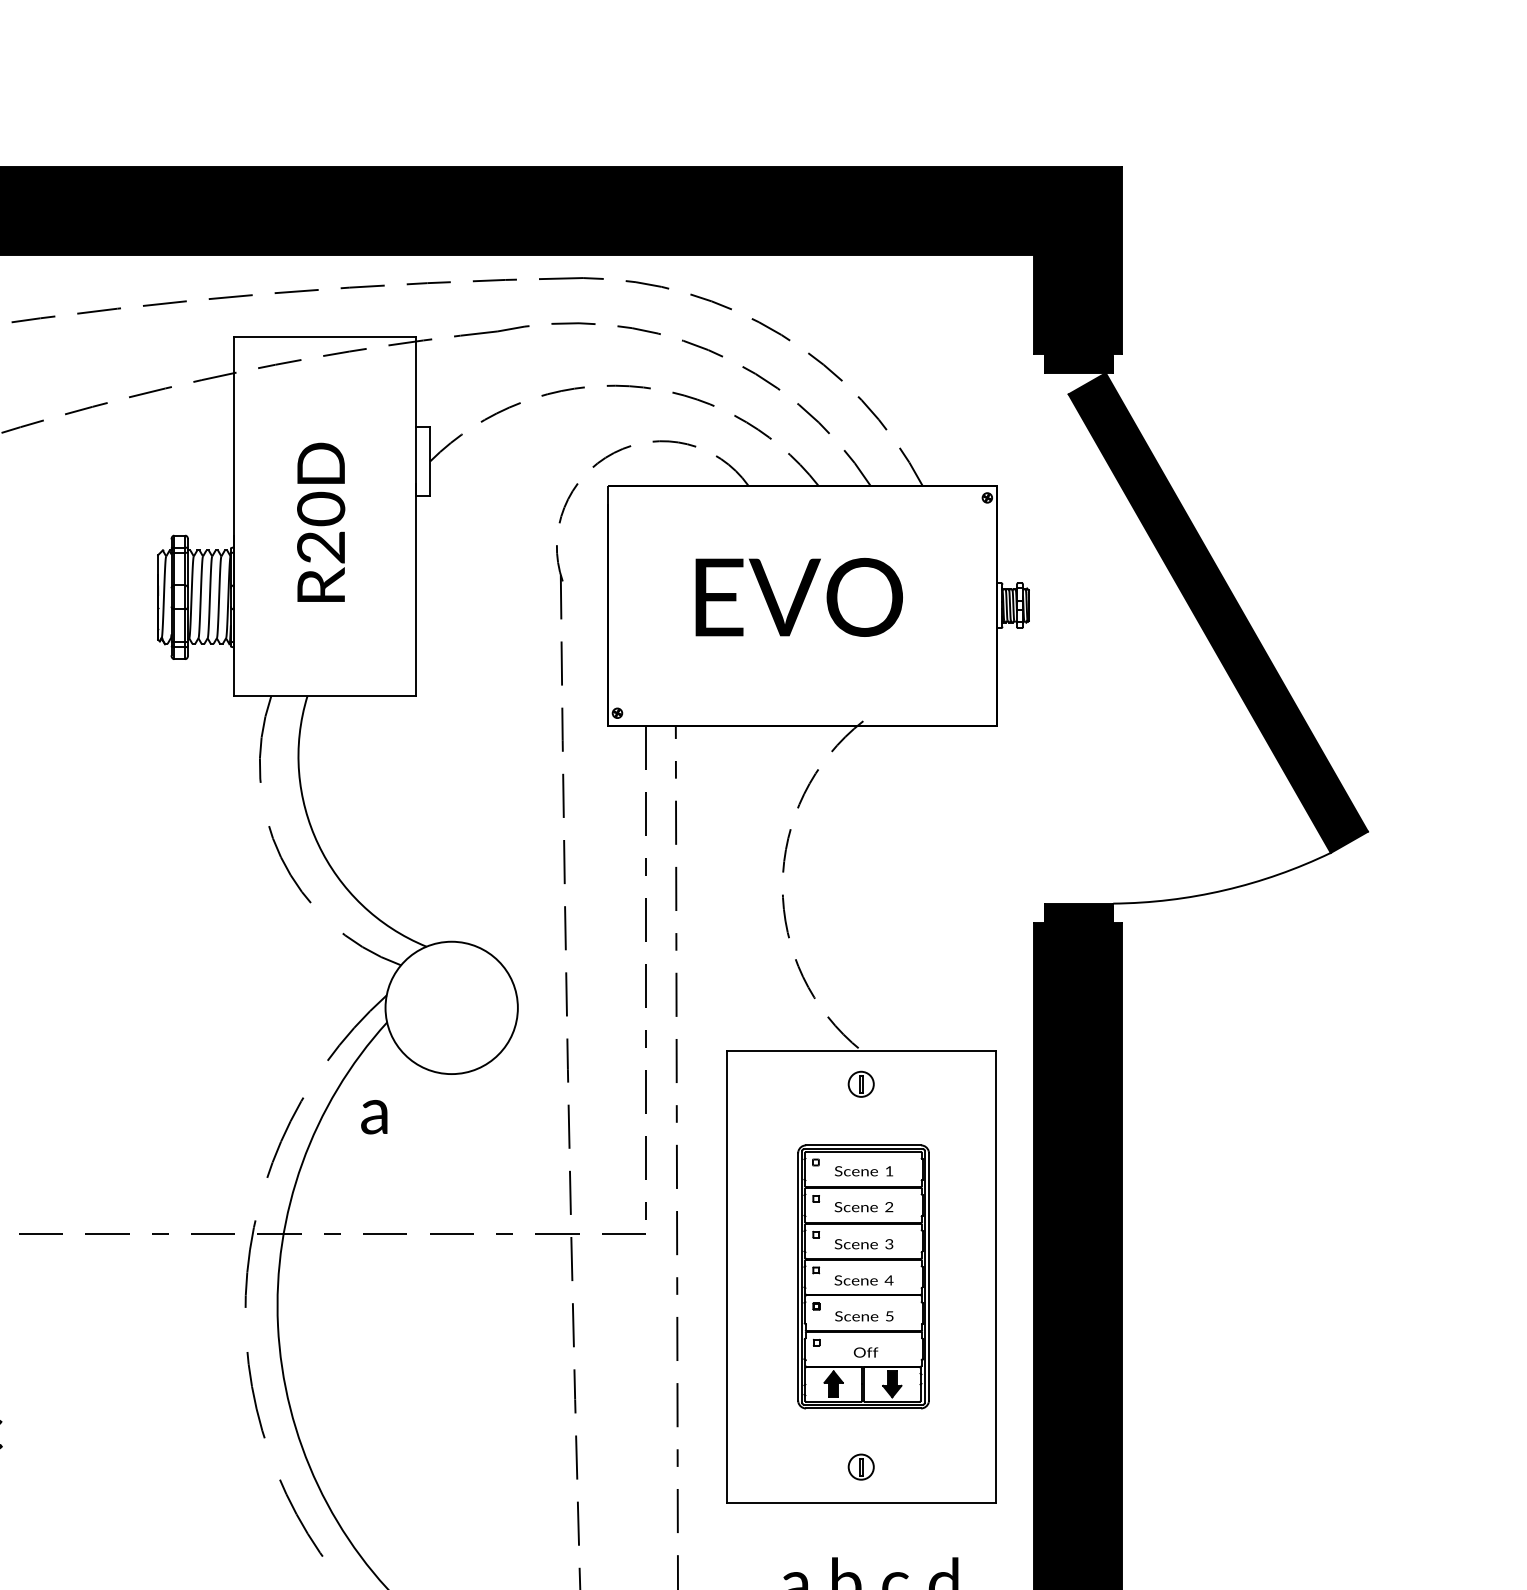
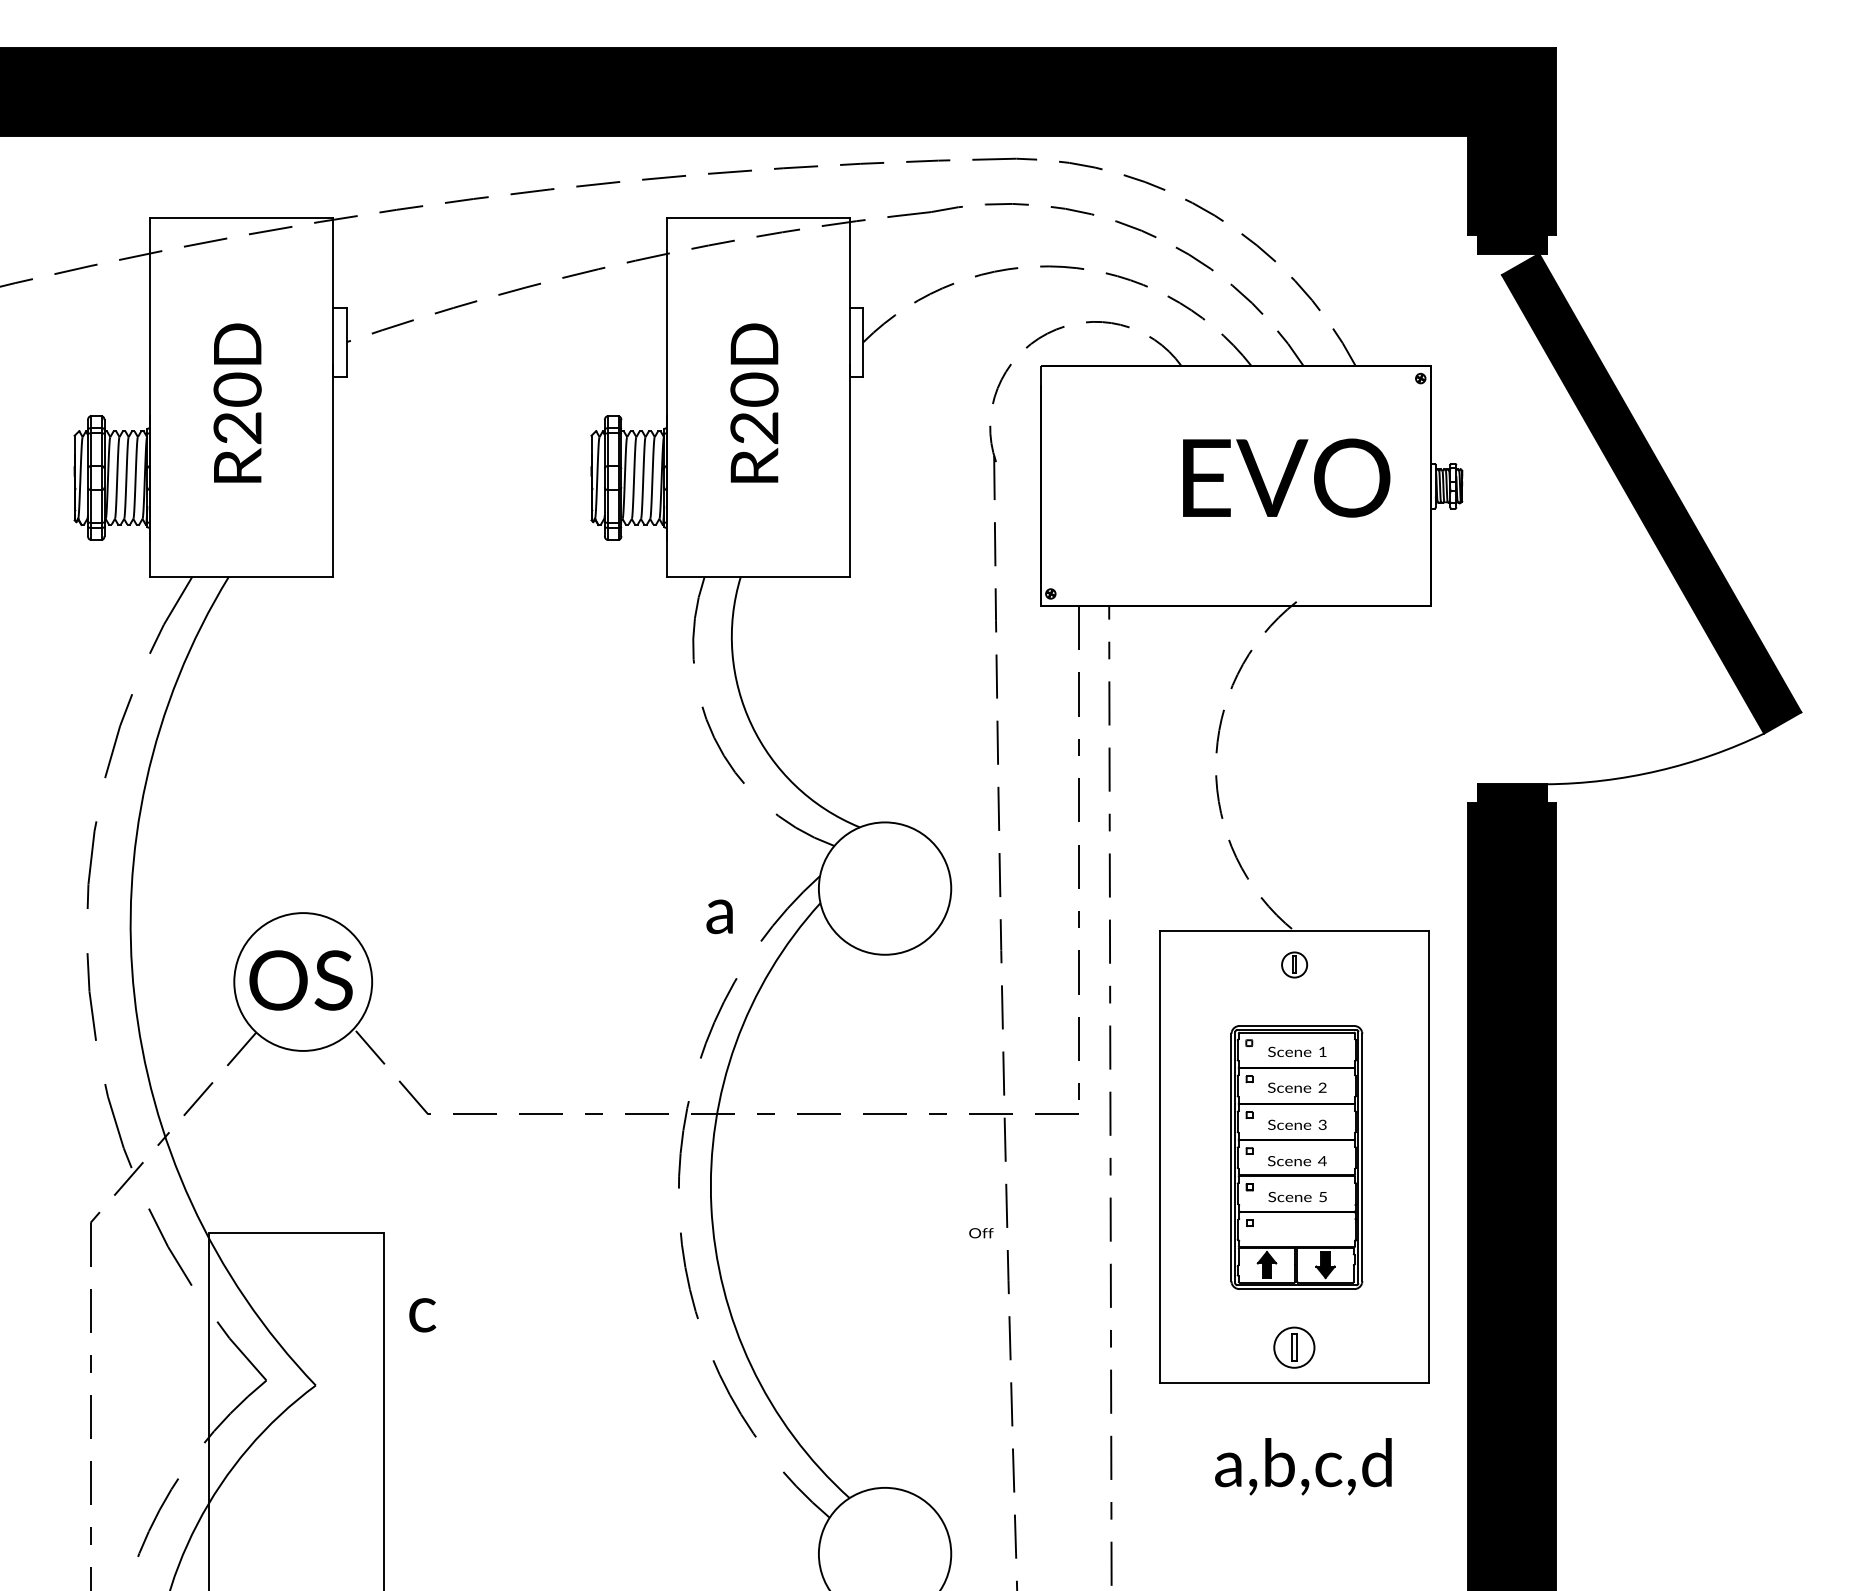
text: (799, 596) -> (1286, 477), moved
text: (374, 1116) -> (719, 916), moved
text: (866, 1352) -> (981, 1233), moved
part: (861, 1466) -> (1294, 1347), size x1.6

